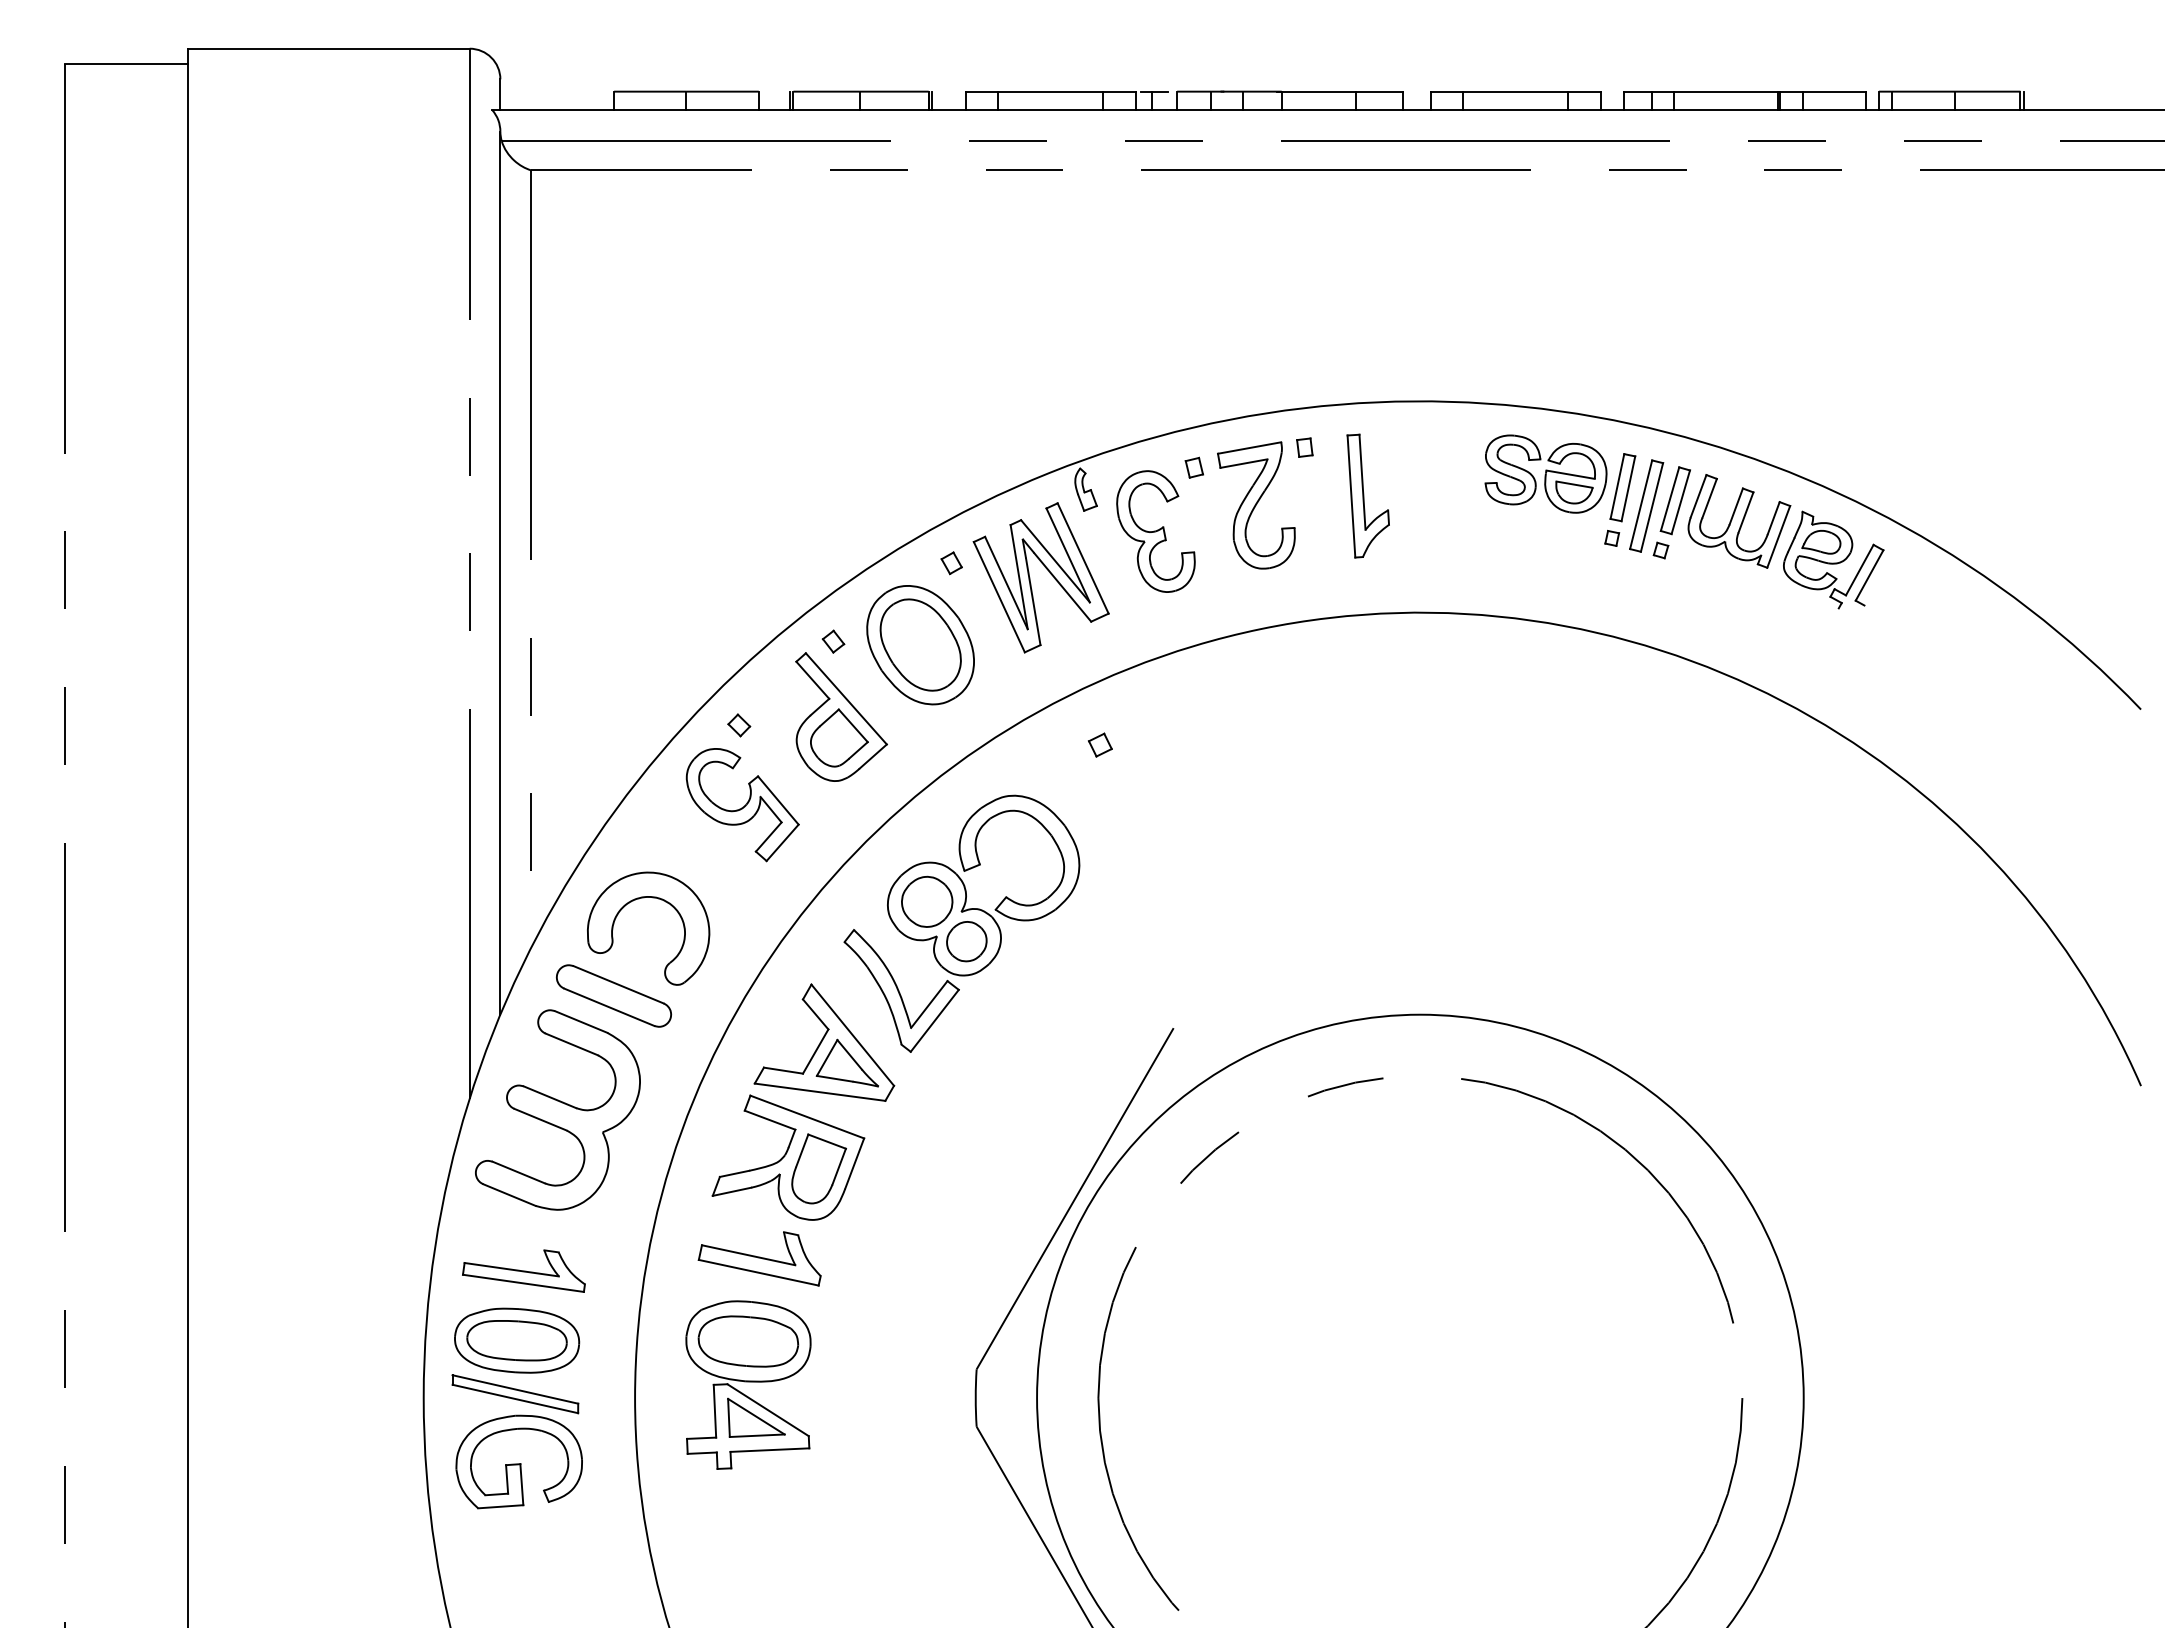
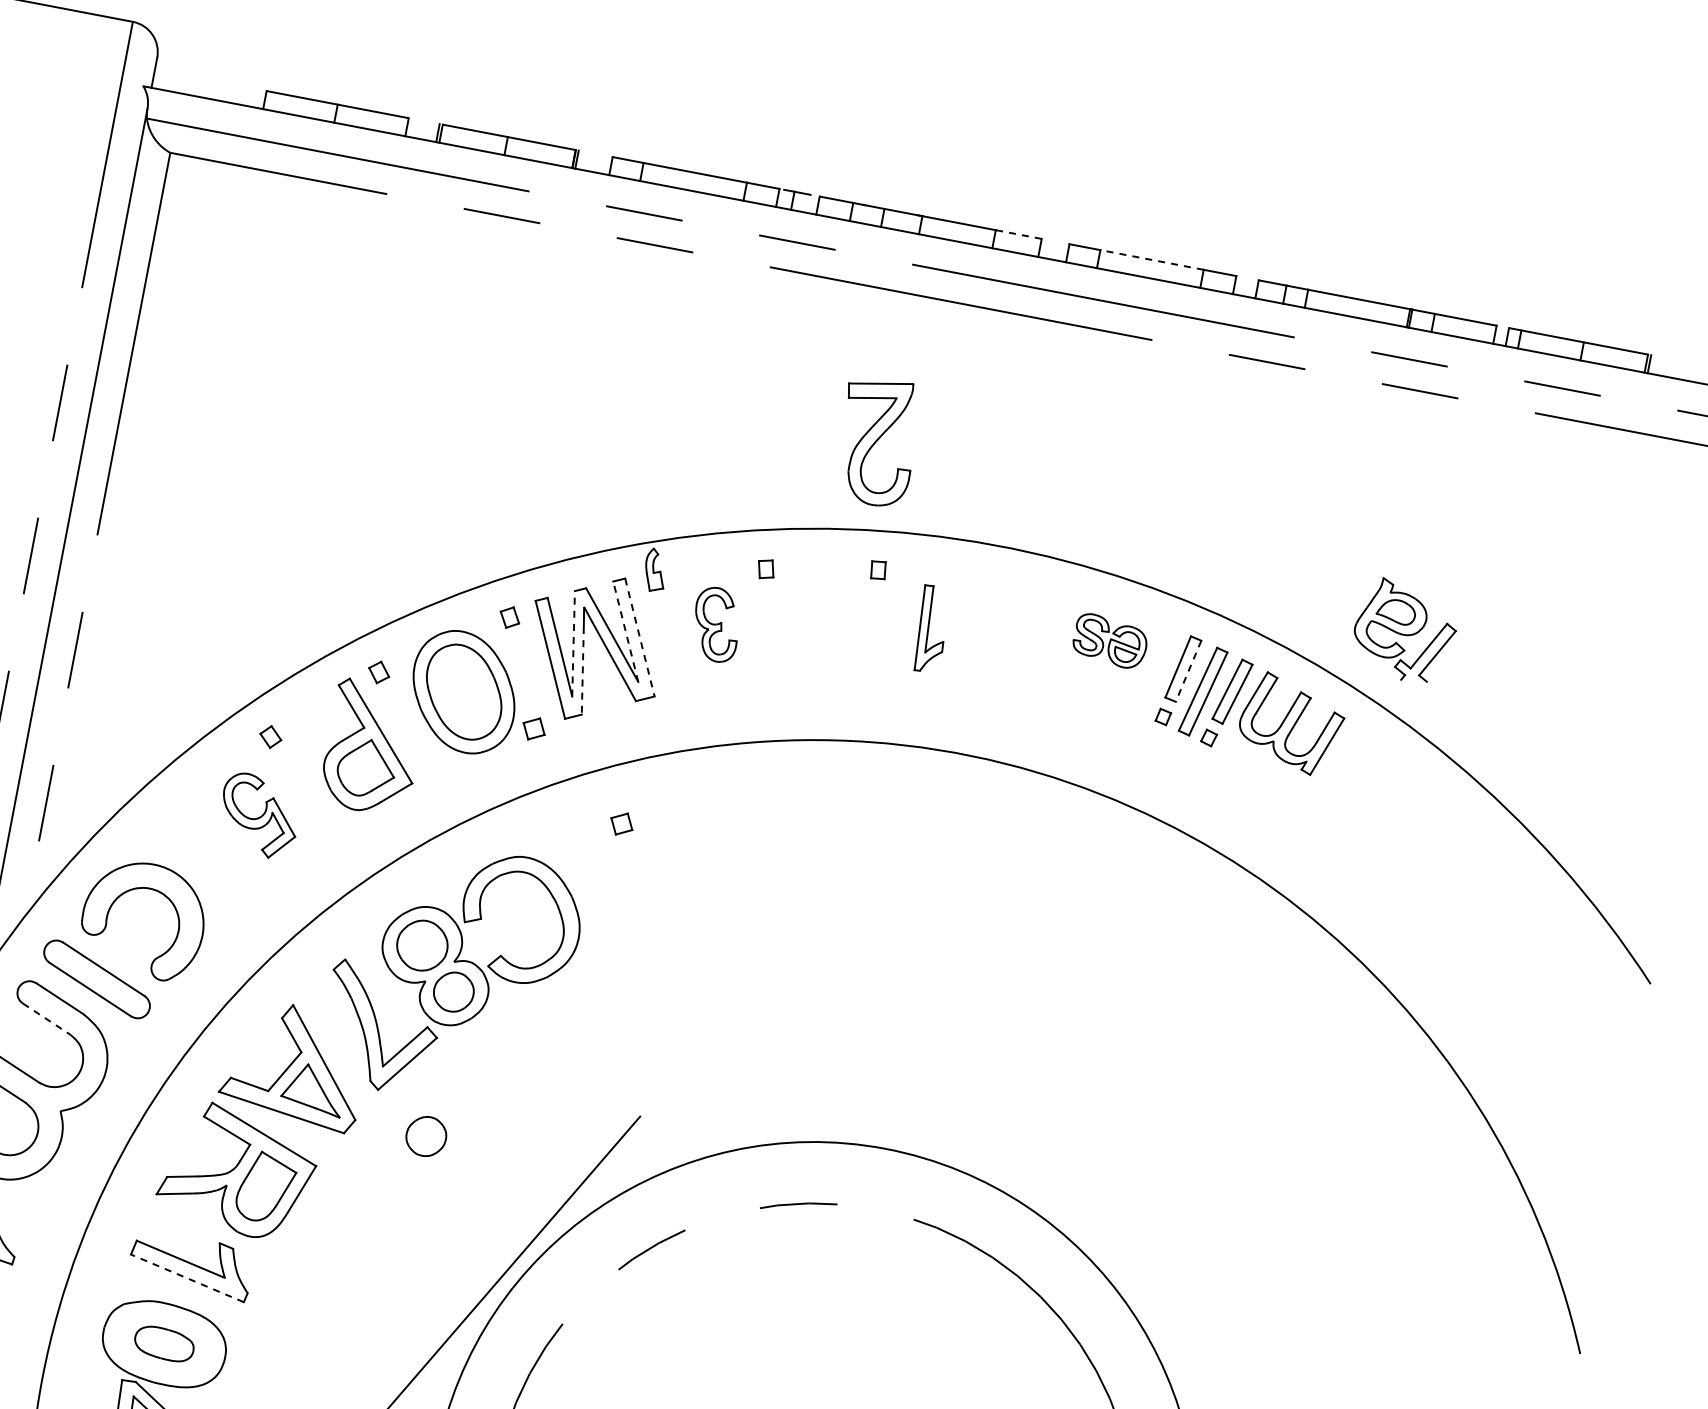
line: (1379, 91) -> (1018, 234), solid -> dashed
line: (1515, 91) -> (1152, 259), solid -> dashed
part: (1545, 473) -> (1110, 640), size x0.6
line: (1628, 489) -> (1188, 671), solid -> dashed
part: (1367, 495) -> (931, 628), size x0.7
part: (1256, 505) -> (877, 441), moved
part: (1155, 531) -> (716, 624), size x0.6
line: (1068, 555) -> (626, 631), solid -> dashed
line: (1083, 558) -> (640, 637), solid -> dashed
part: (1833, 559) -> (1405, 630), moved
line: (1019, 577) -> (573, 644), solid -> dashed
line: (1033, 601) -> (583, 670), solid -> dashed
part: (995, 667) -> (533, 728), added
part: (742, 805) -> (259, 816), size x0.7
line: (572, 1044) -> (47, 1019), solid -> dashed
part: (966, 1088) -> (426, 1136), added
line: (758, 1272) -> (187, 1278), solid -> dashed
part: (748, 1341) -> (164, 1343), size x0.6

